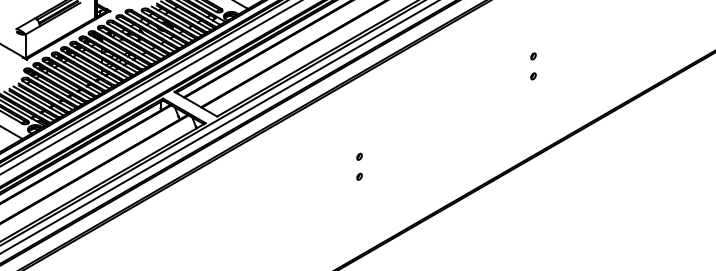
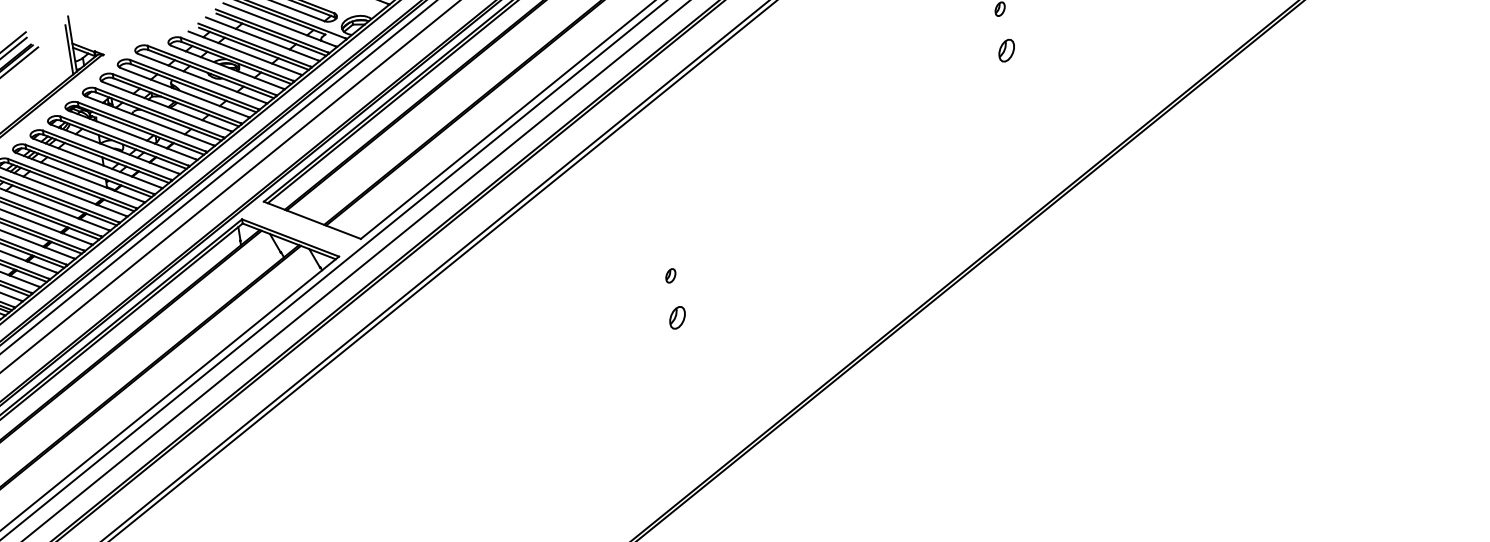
part: (533, 76) -> (1006, 51), size x1.6
part: (359, 176) -> (677, 316), size x1.6

